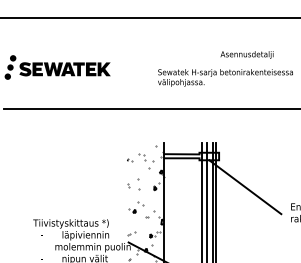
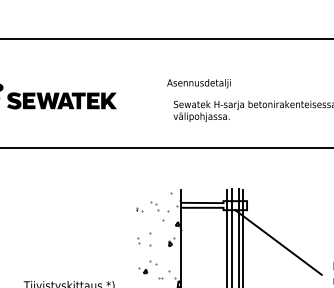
text: (246, 54) -> (198, 83), moved

